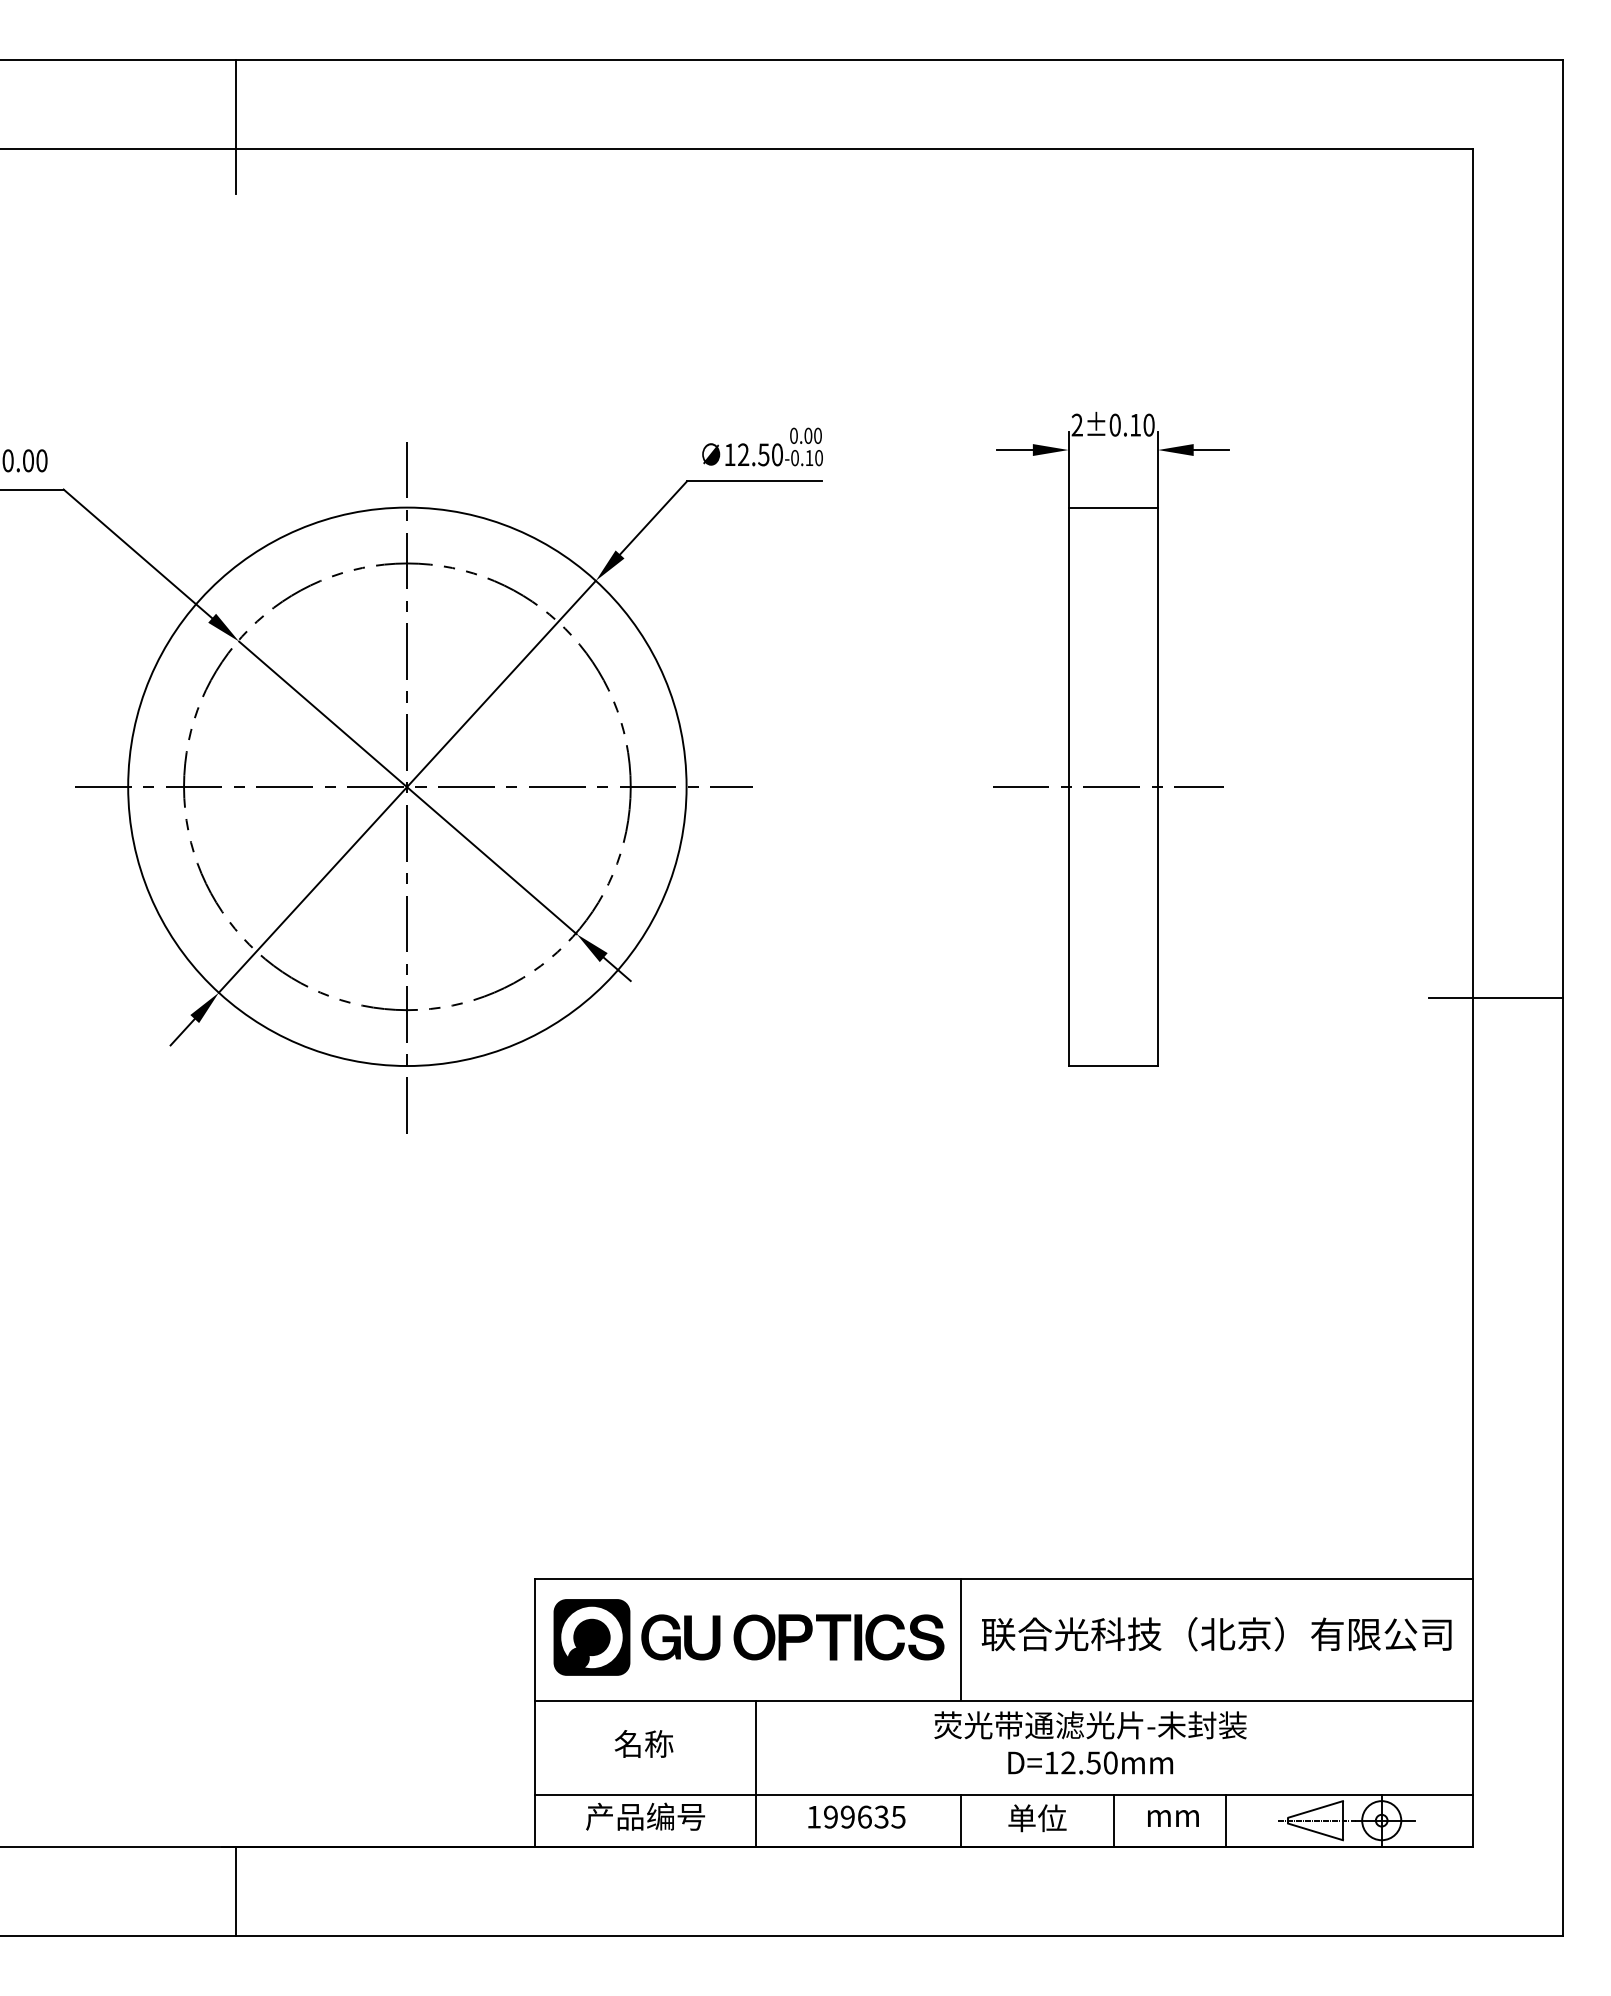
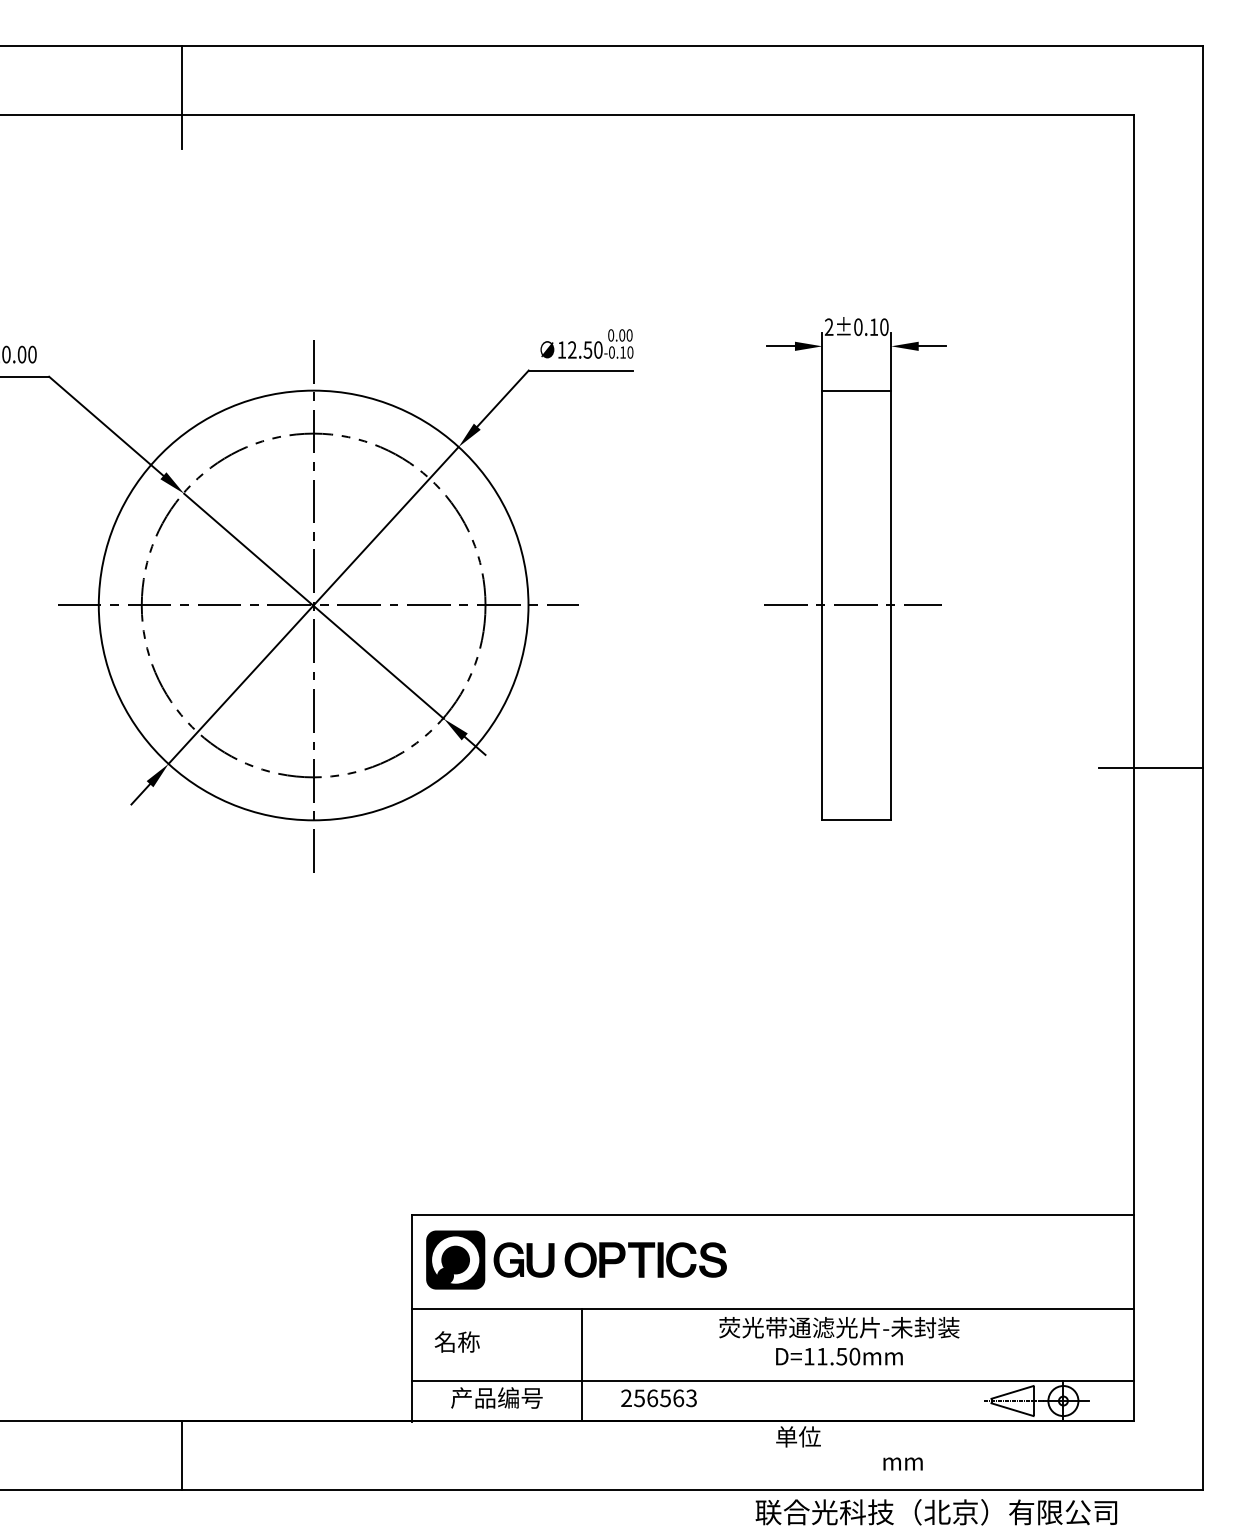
text: (1216, 1634) -> (936, 1512), moved
line: (960, 1638) -> (739, 1260), removed
text: (643, 1743) -> (456, 1341), moved
text: (1068, 1762) -> (822, 1356), D=12.50mm -> D=11.50mm
text: (856, 1816) -> (659, 1397), 199635 -> 256563
text: (1037, 1818) -> (798, 1437), moved
text: (1173, 1818) -> (903, 1464), moved
line: (960, 1820) -> (739, 1400), removed
line: (1113, 1820) -> (857, 1400), removed
line: (1225, 1820) -> (943, 1400), removed

